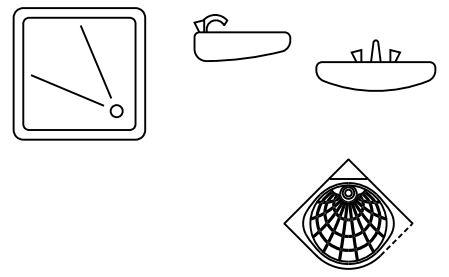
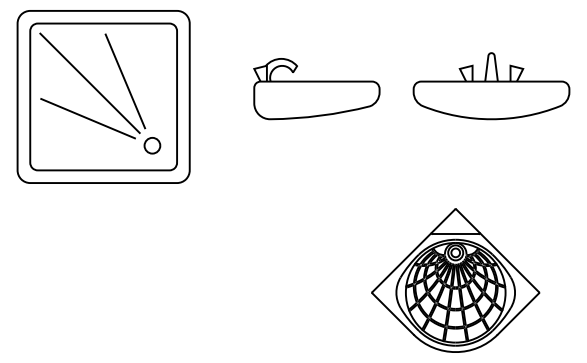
part: (242, 38) -> (316, 89), moved
line: (68, 62) -> (89, 82), added
line: (396, 239) -> (518, 313), dashed -> solid

